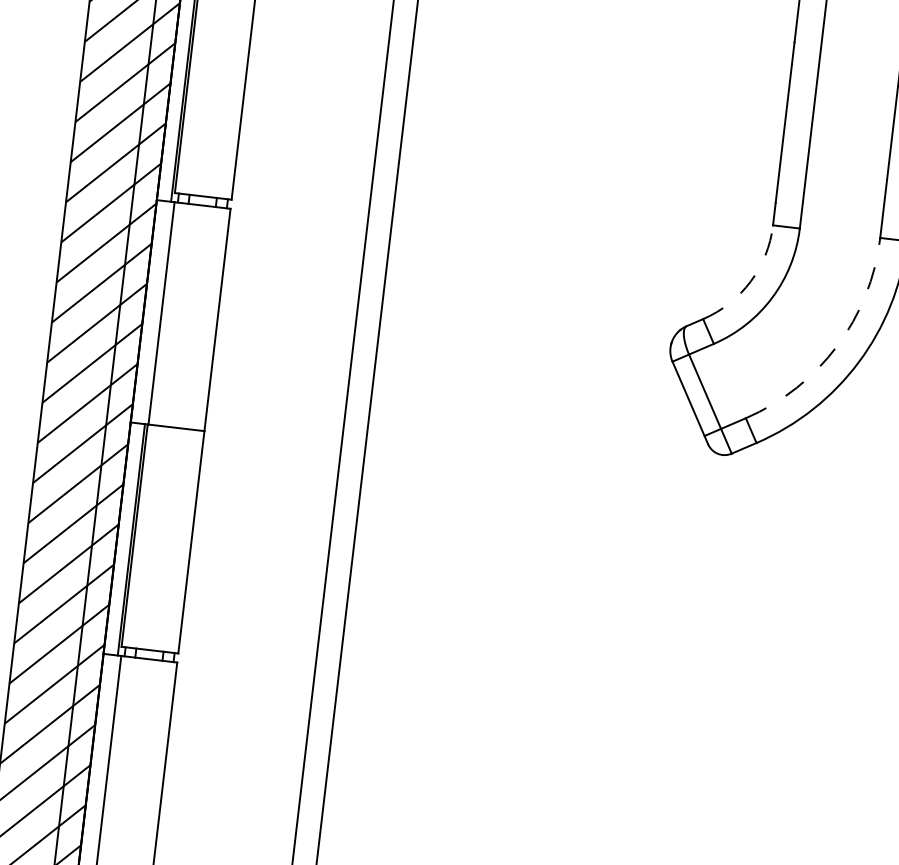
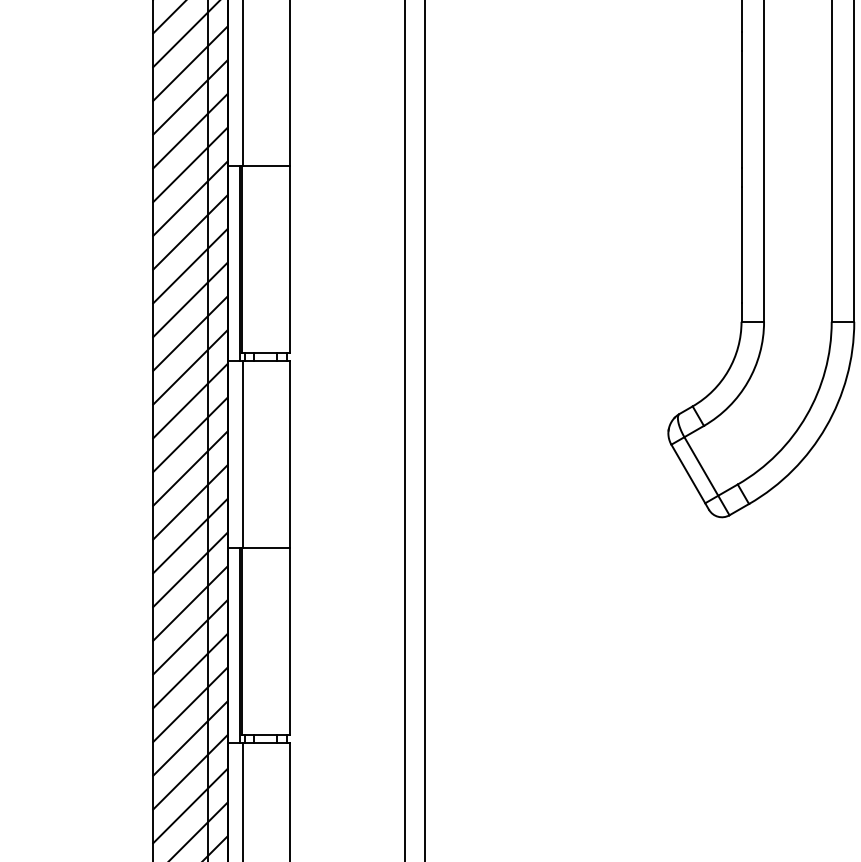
arc: (750, 281) -> (728, 370), dashed -> solid
arc: (837, 345) -> (806, 415), dashed -> solid

